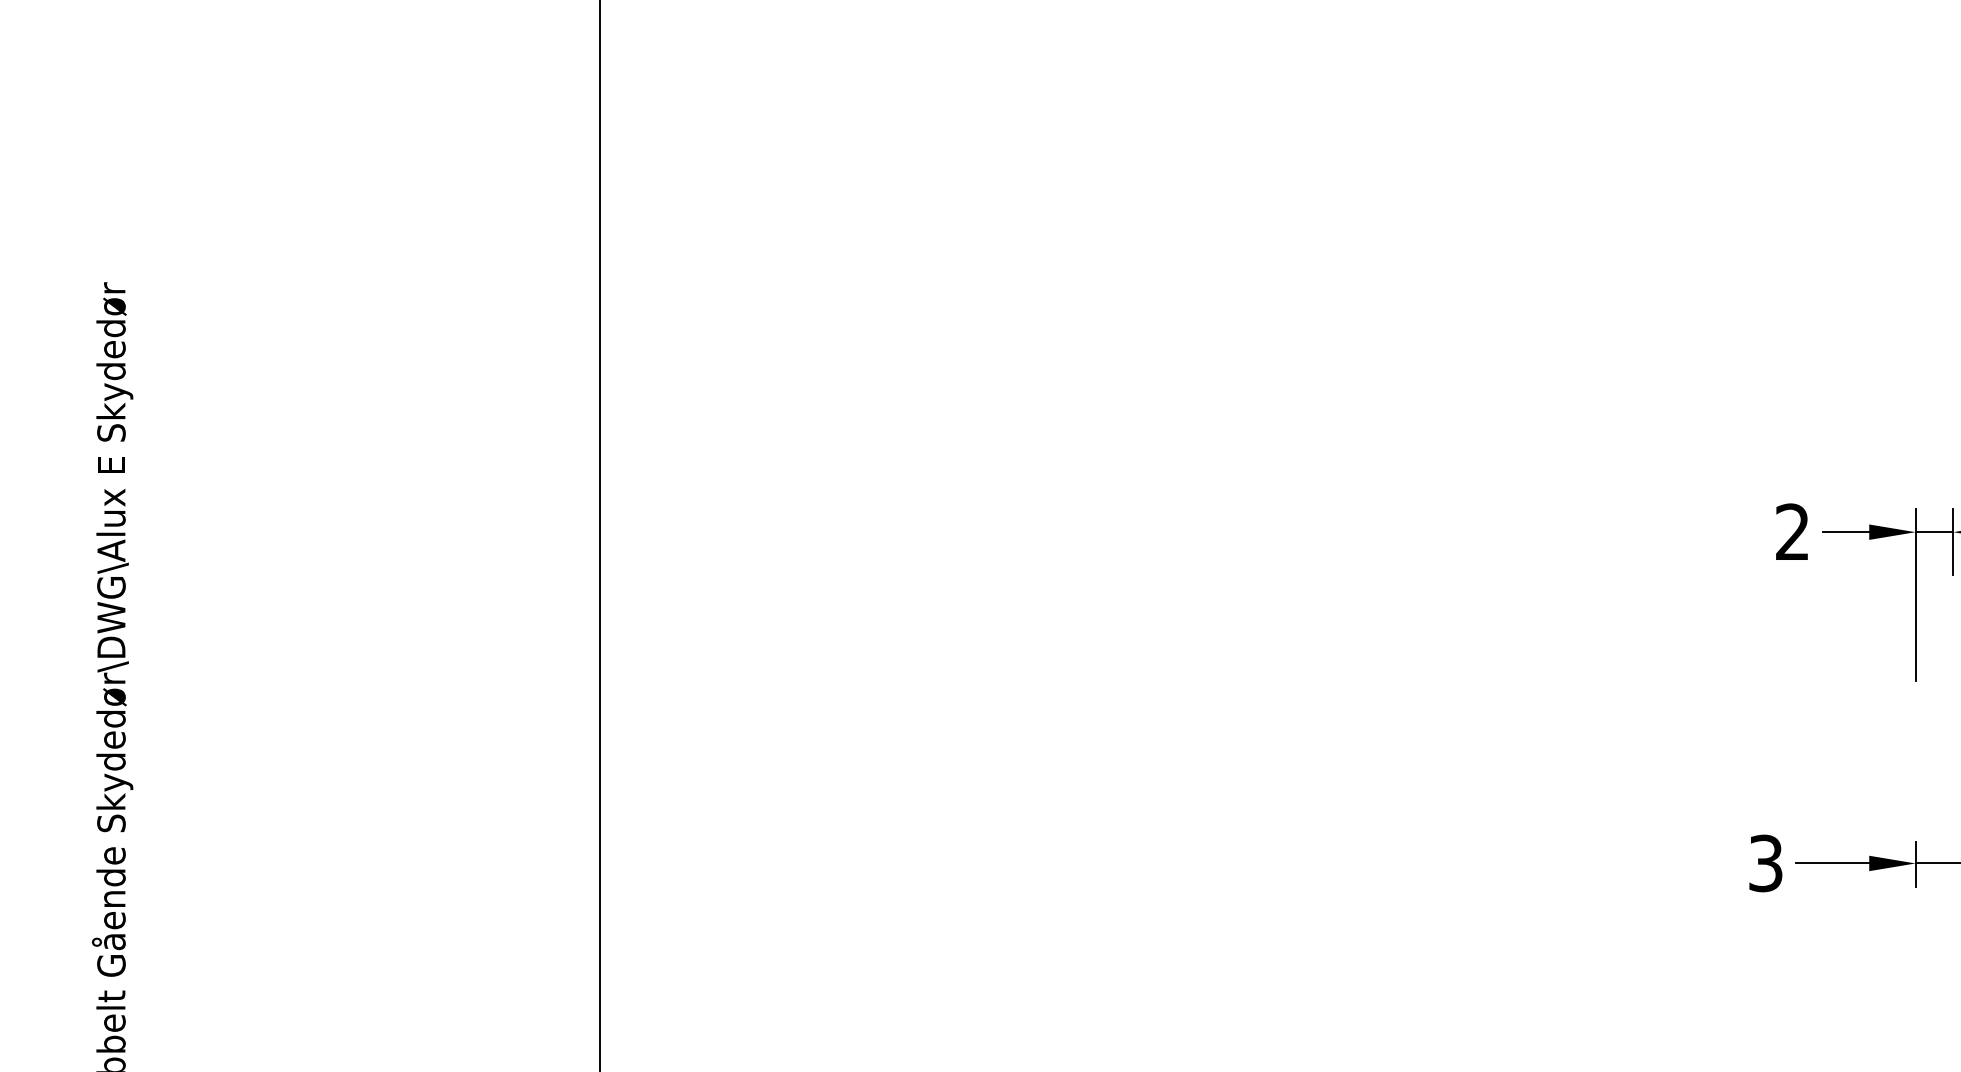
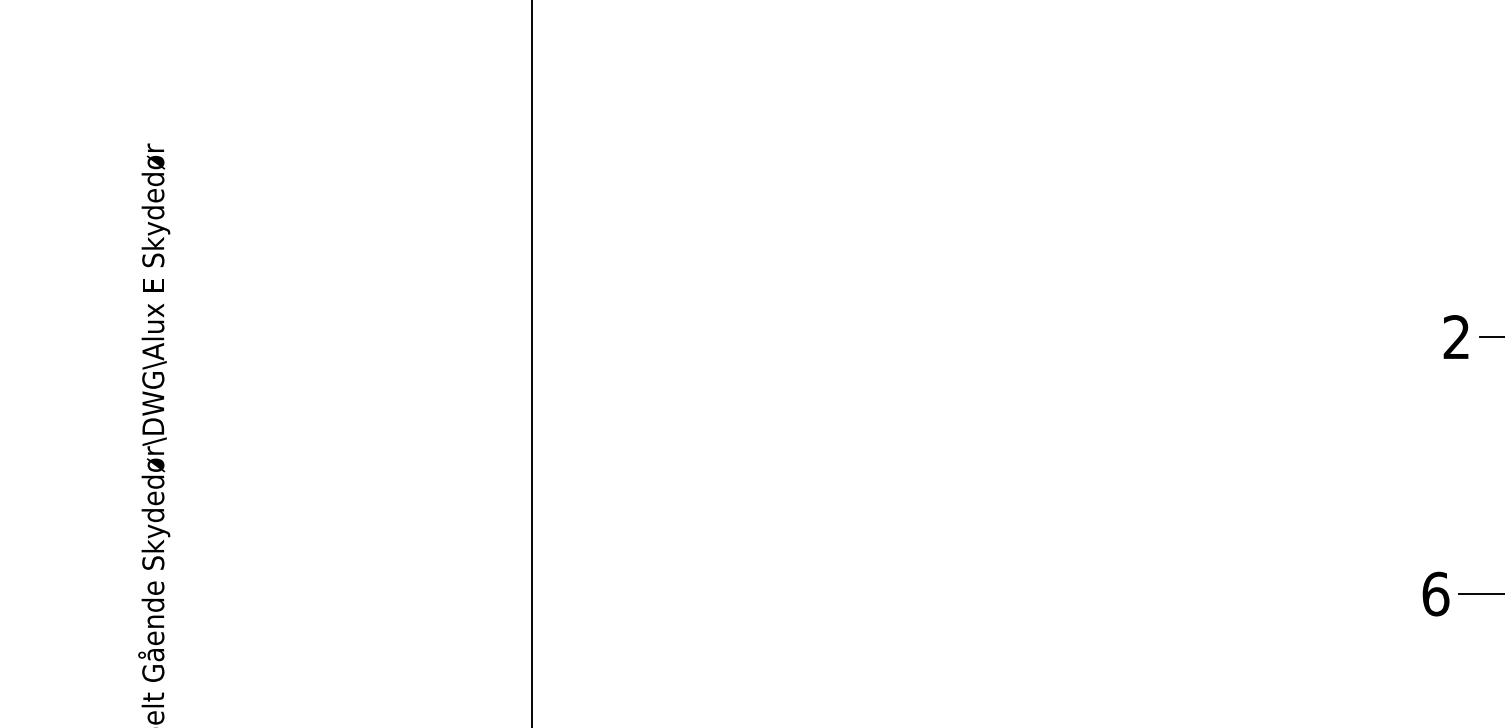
text: (1766, 863) -> (1436, 594), 3 -> 6

